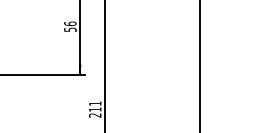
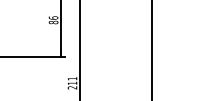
text: (70, 29) -> (53, 22), 56 -> 86

